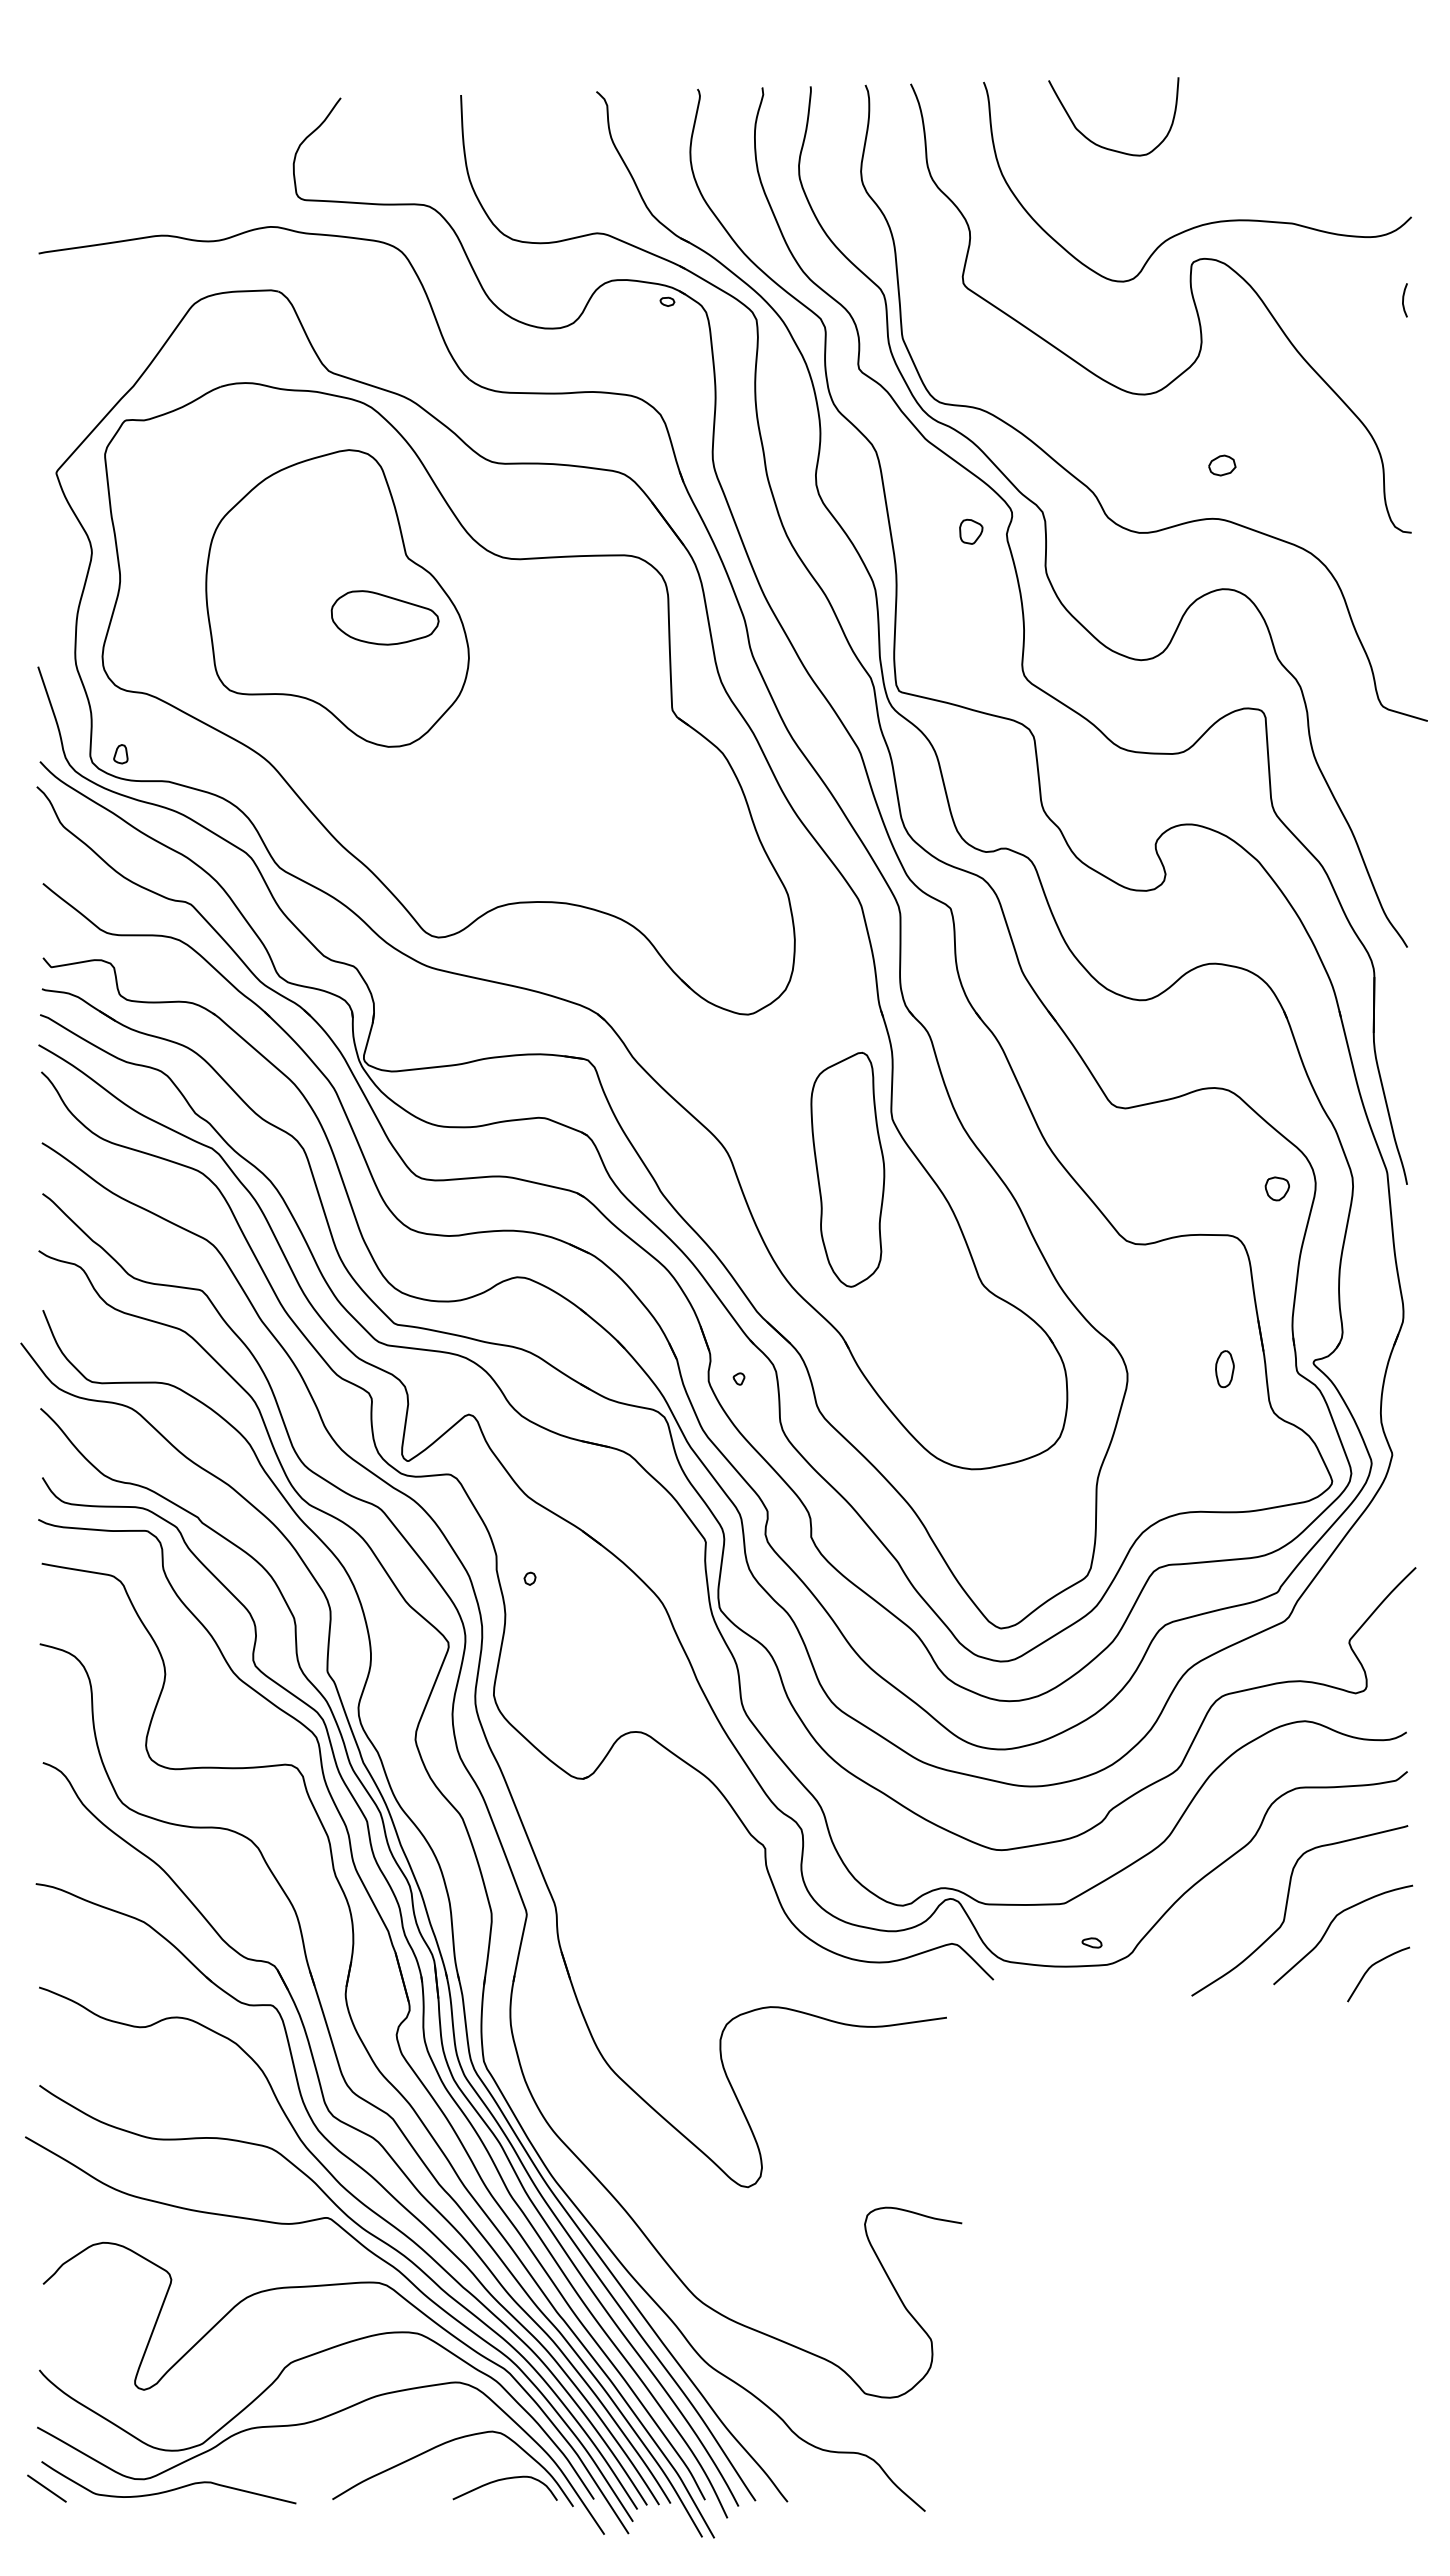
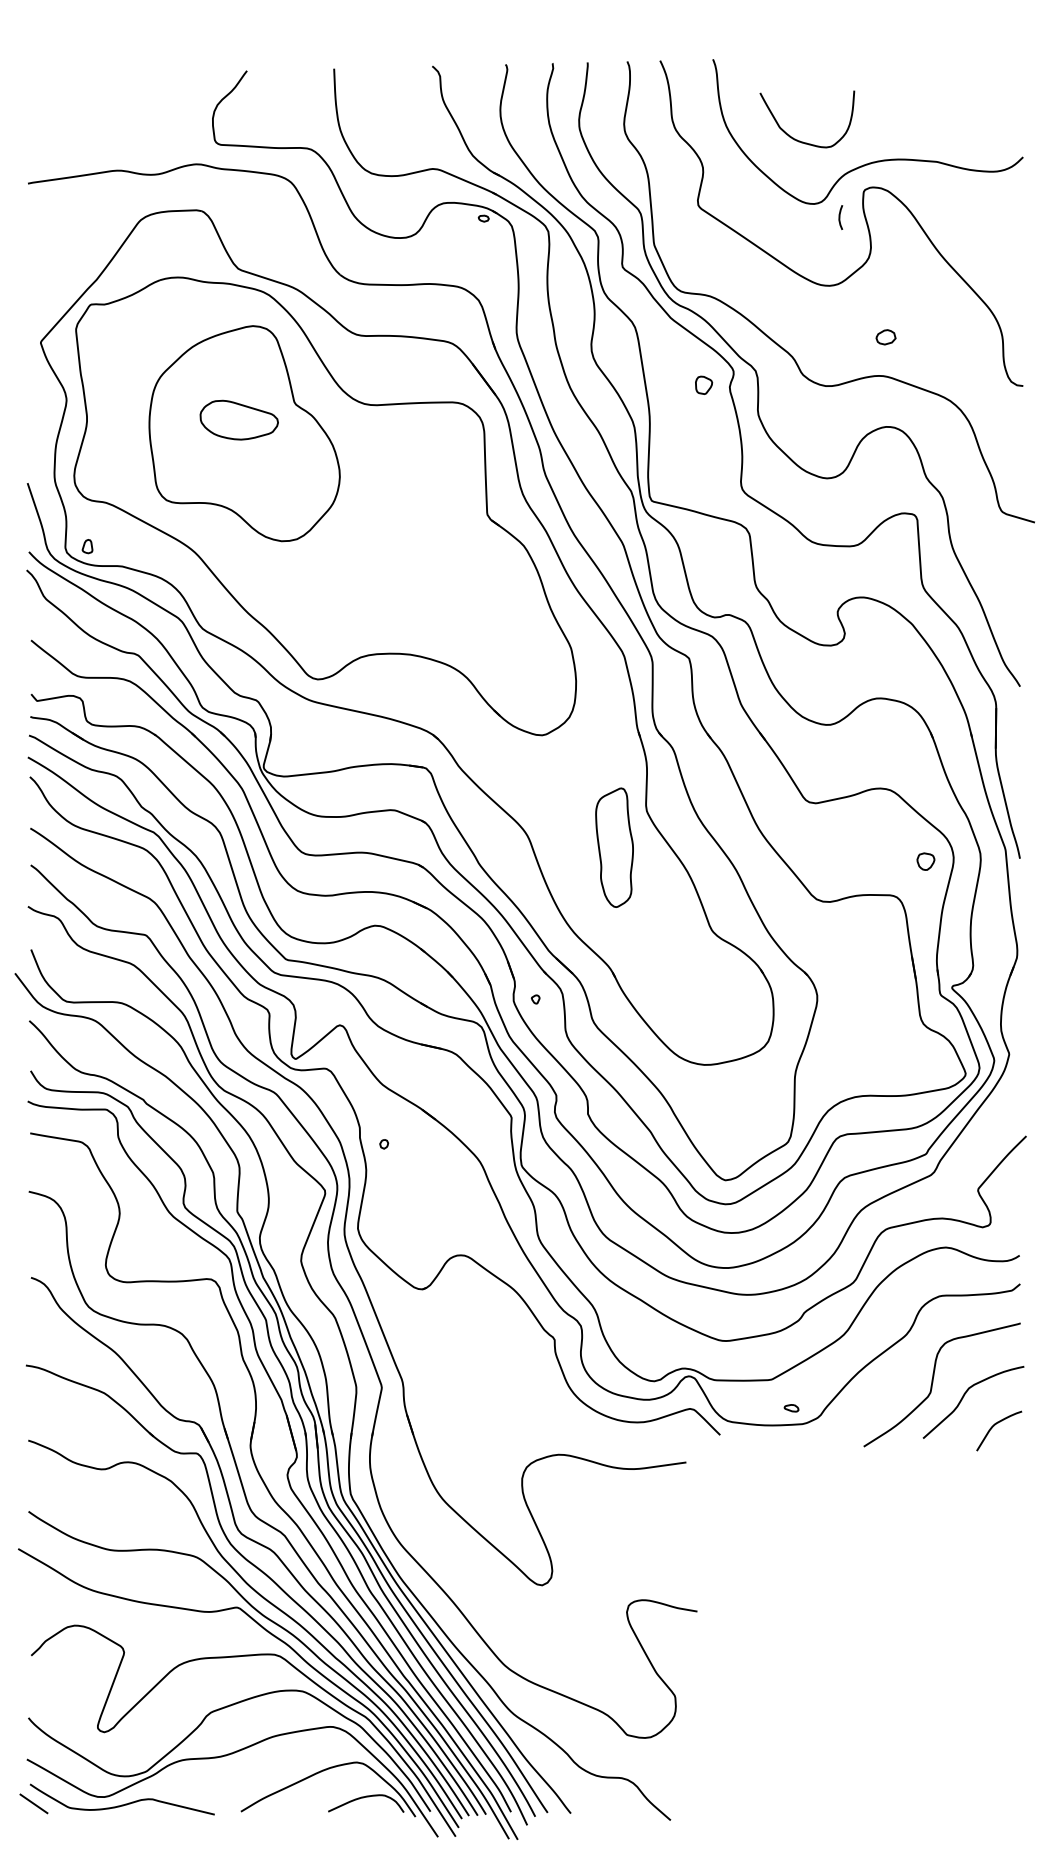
curve: (1103, 146) -> (799, 140), moved
curve: (1403, 300) -> (839, 217), moved
part: (384, 617) -> (238, 419), moved
part: (847, 1169) -> (614, 847), size x0.7
part: (1224, 1369) -> (887, 992), removed

